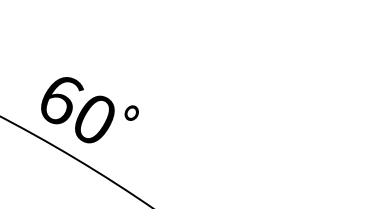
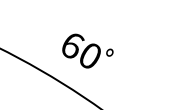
text: (89, 108) -> (87, 50), moved

